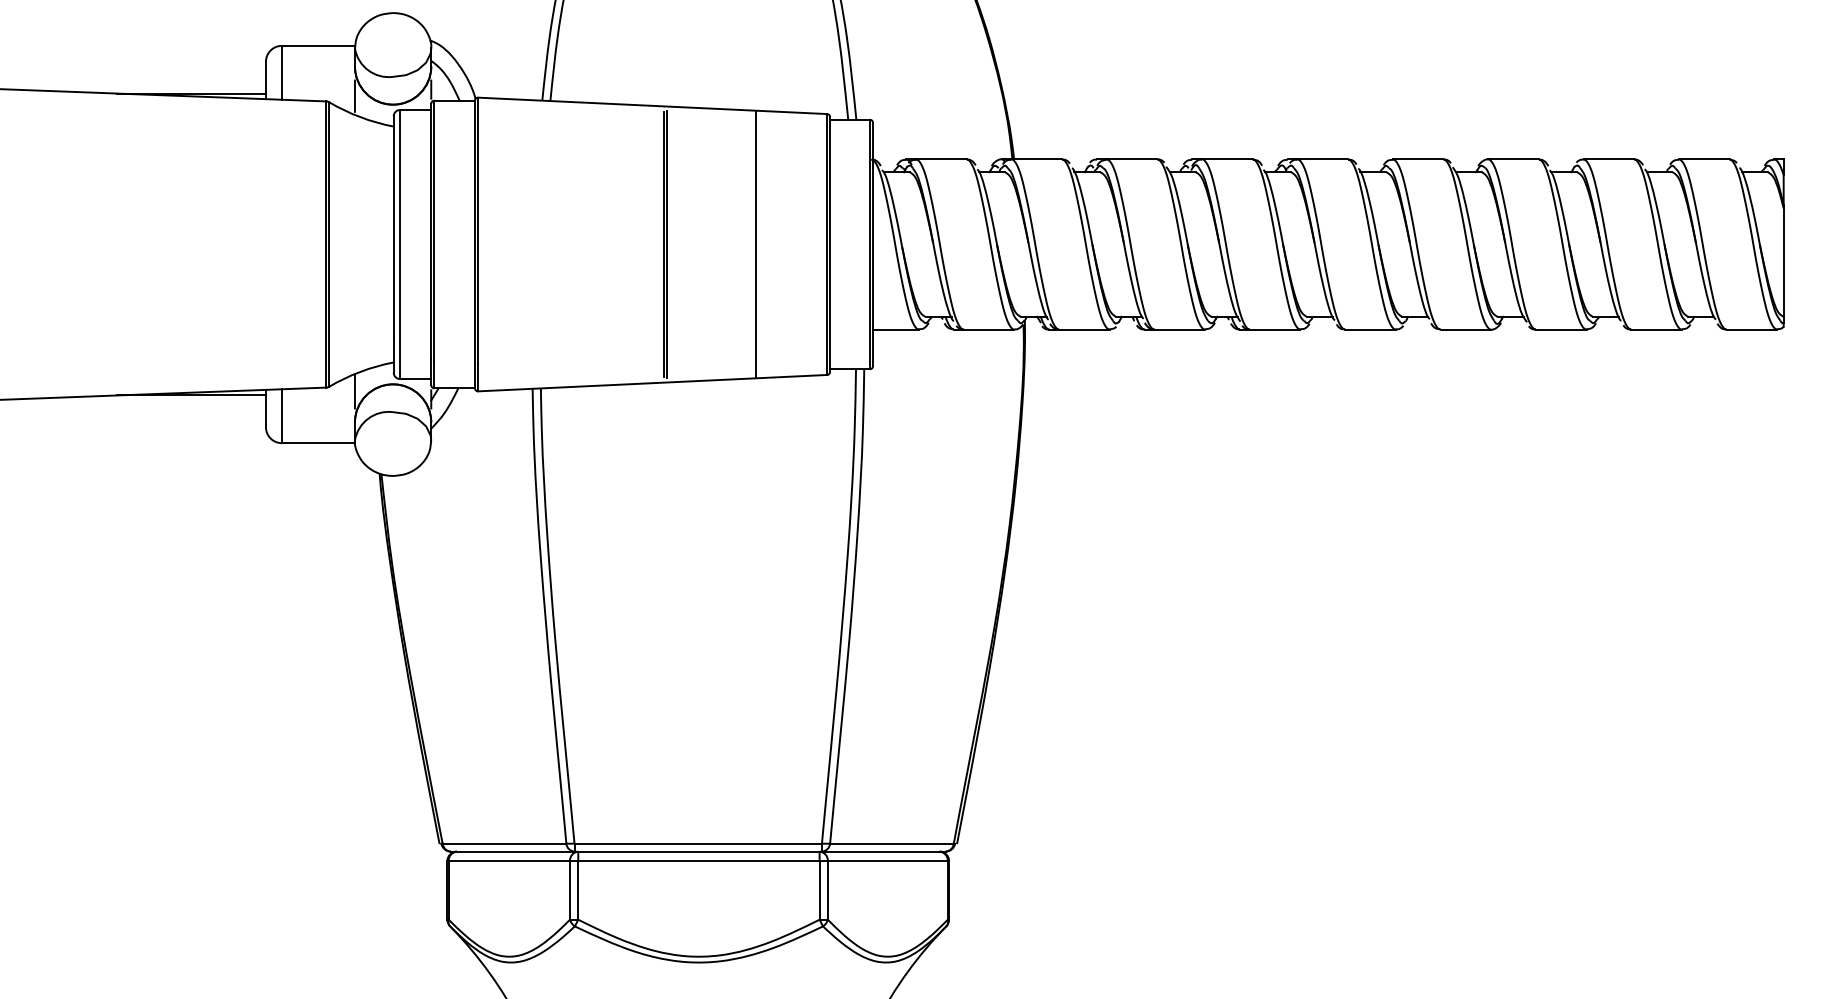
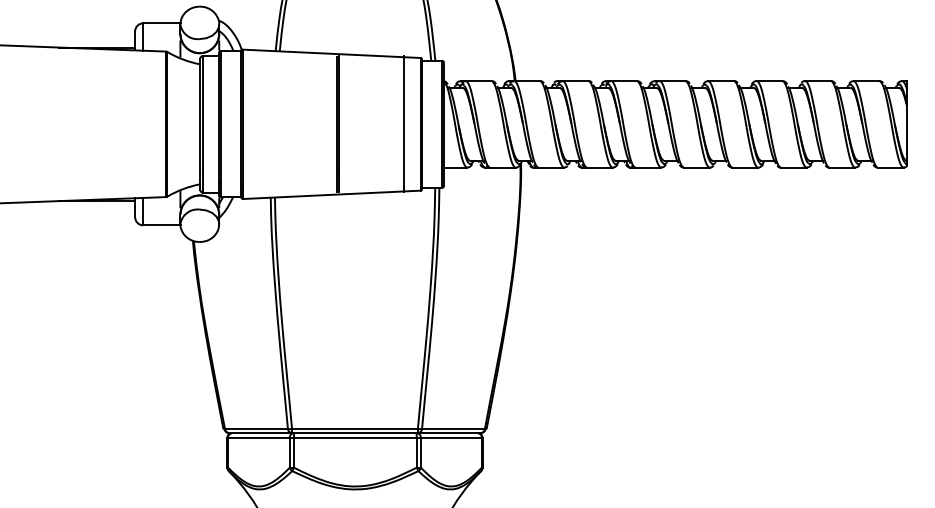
line: (756, 244) -> (404, 124), moved

